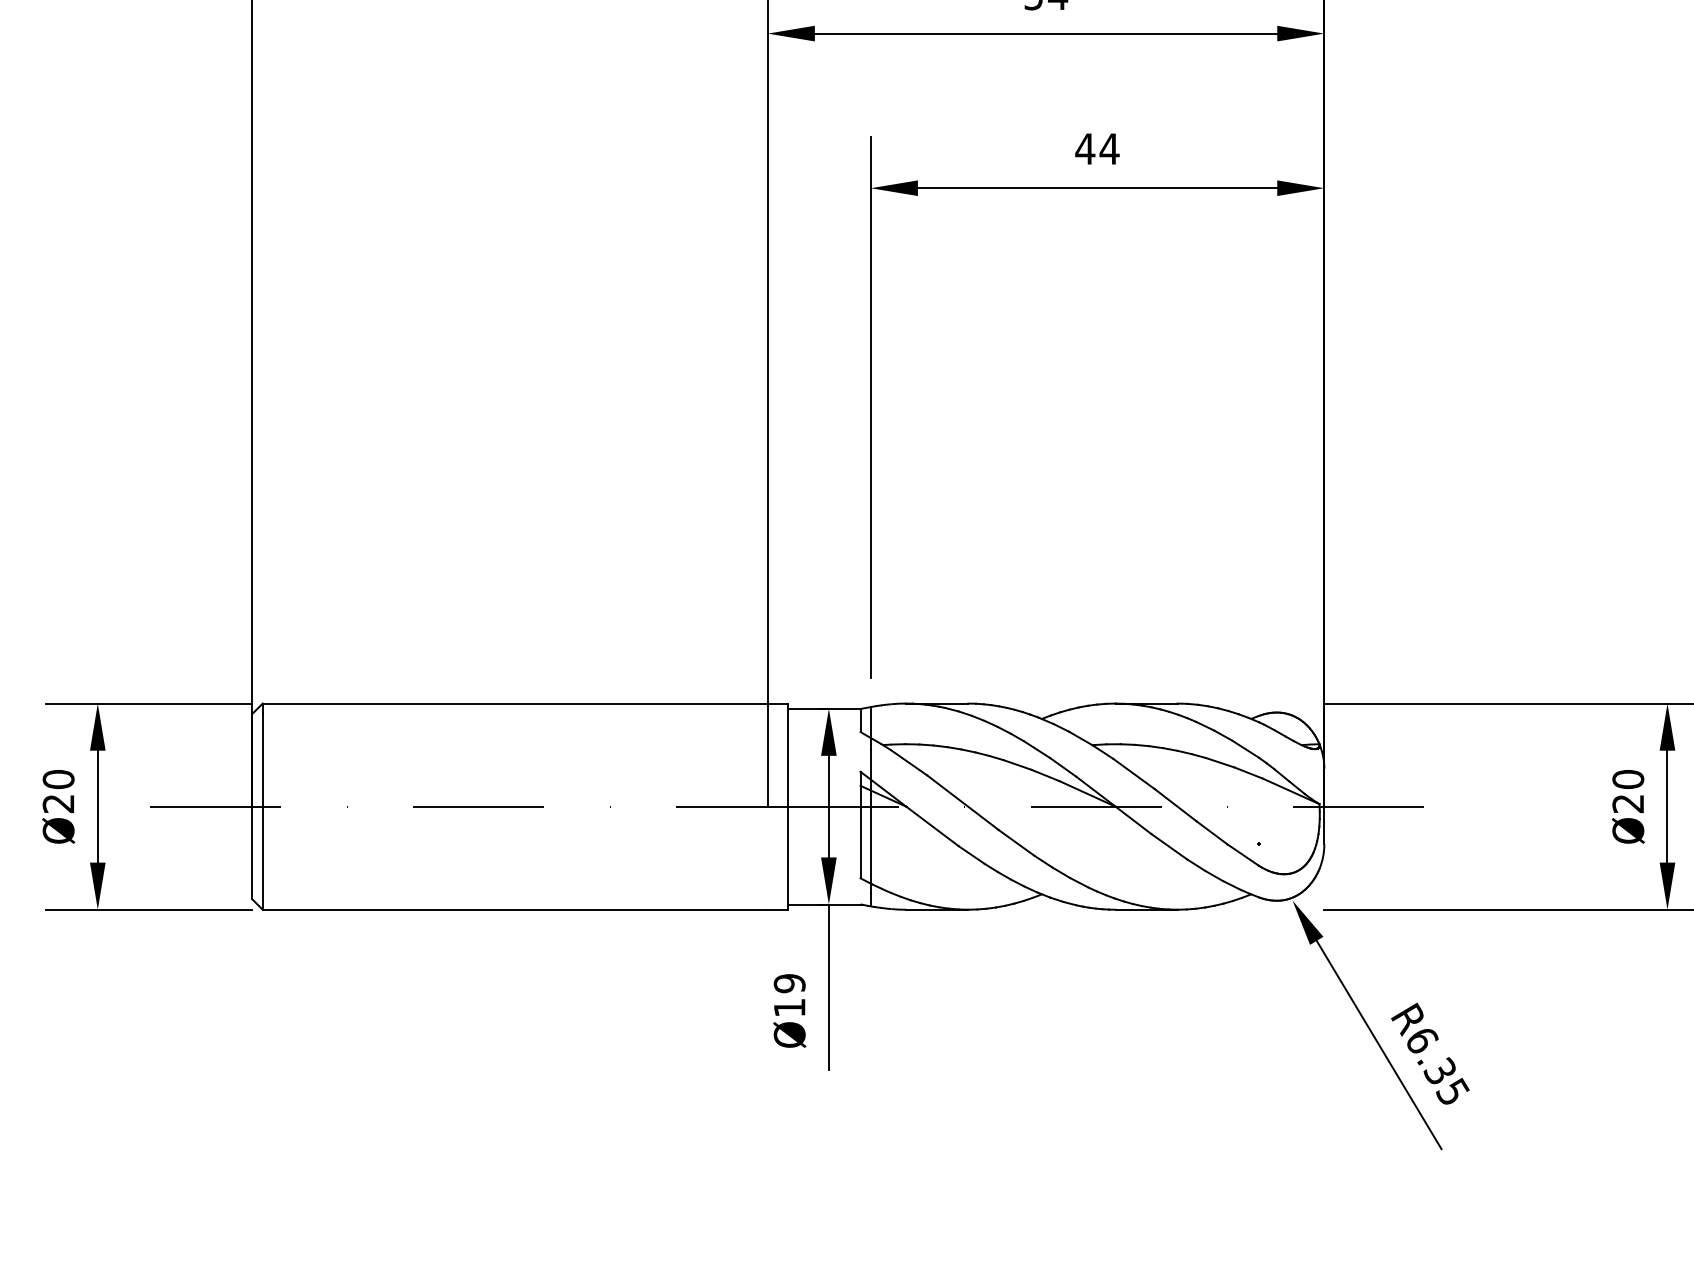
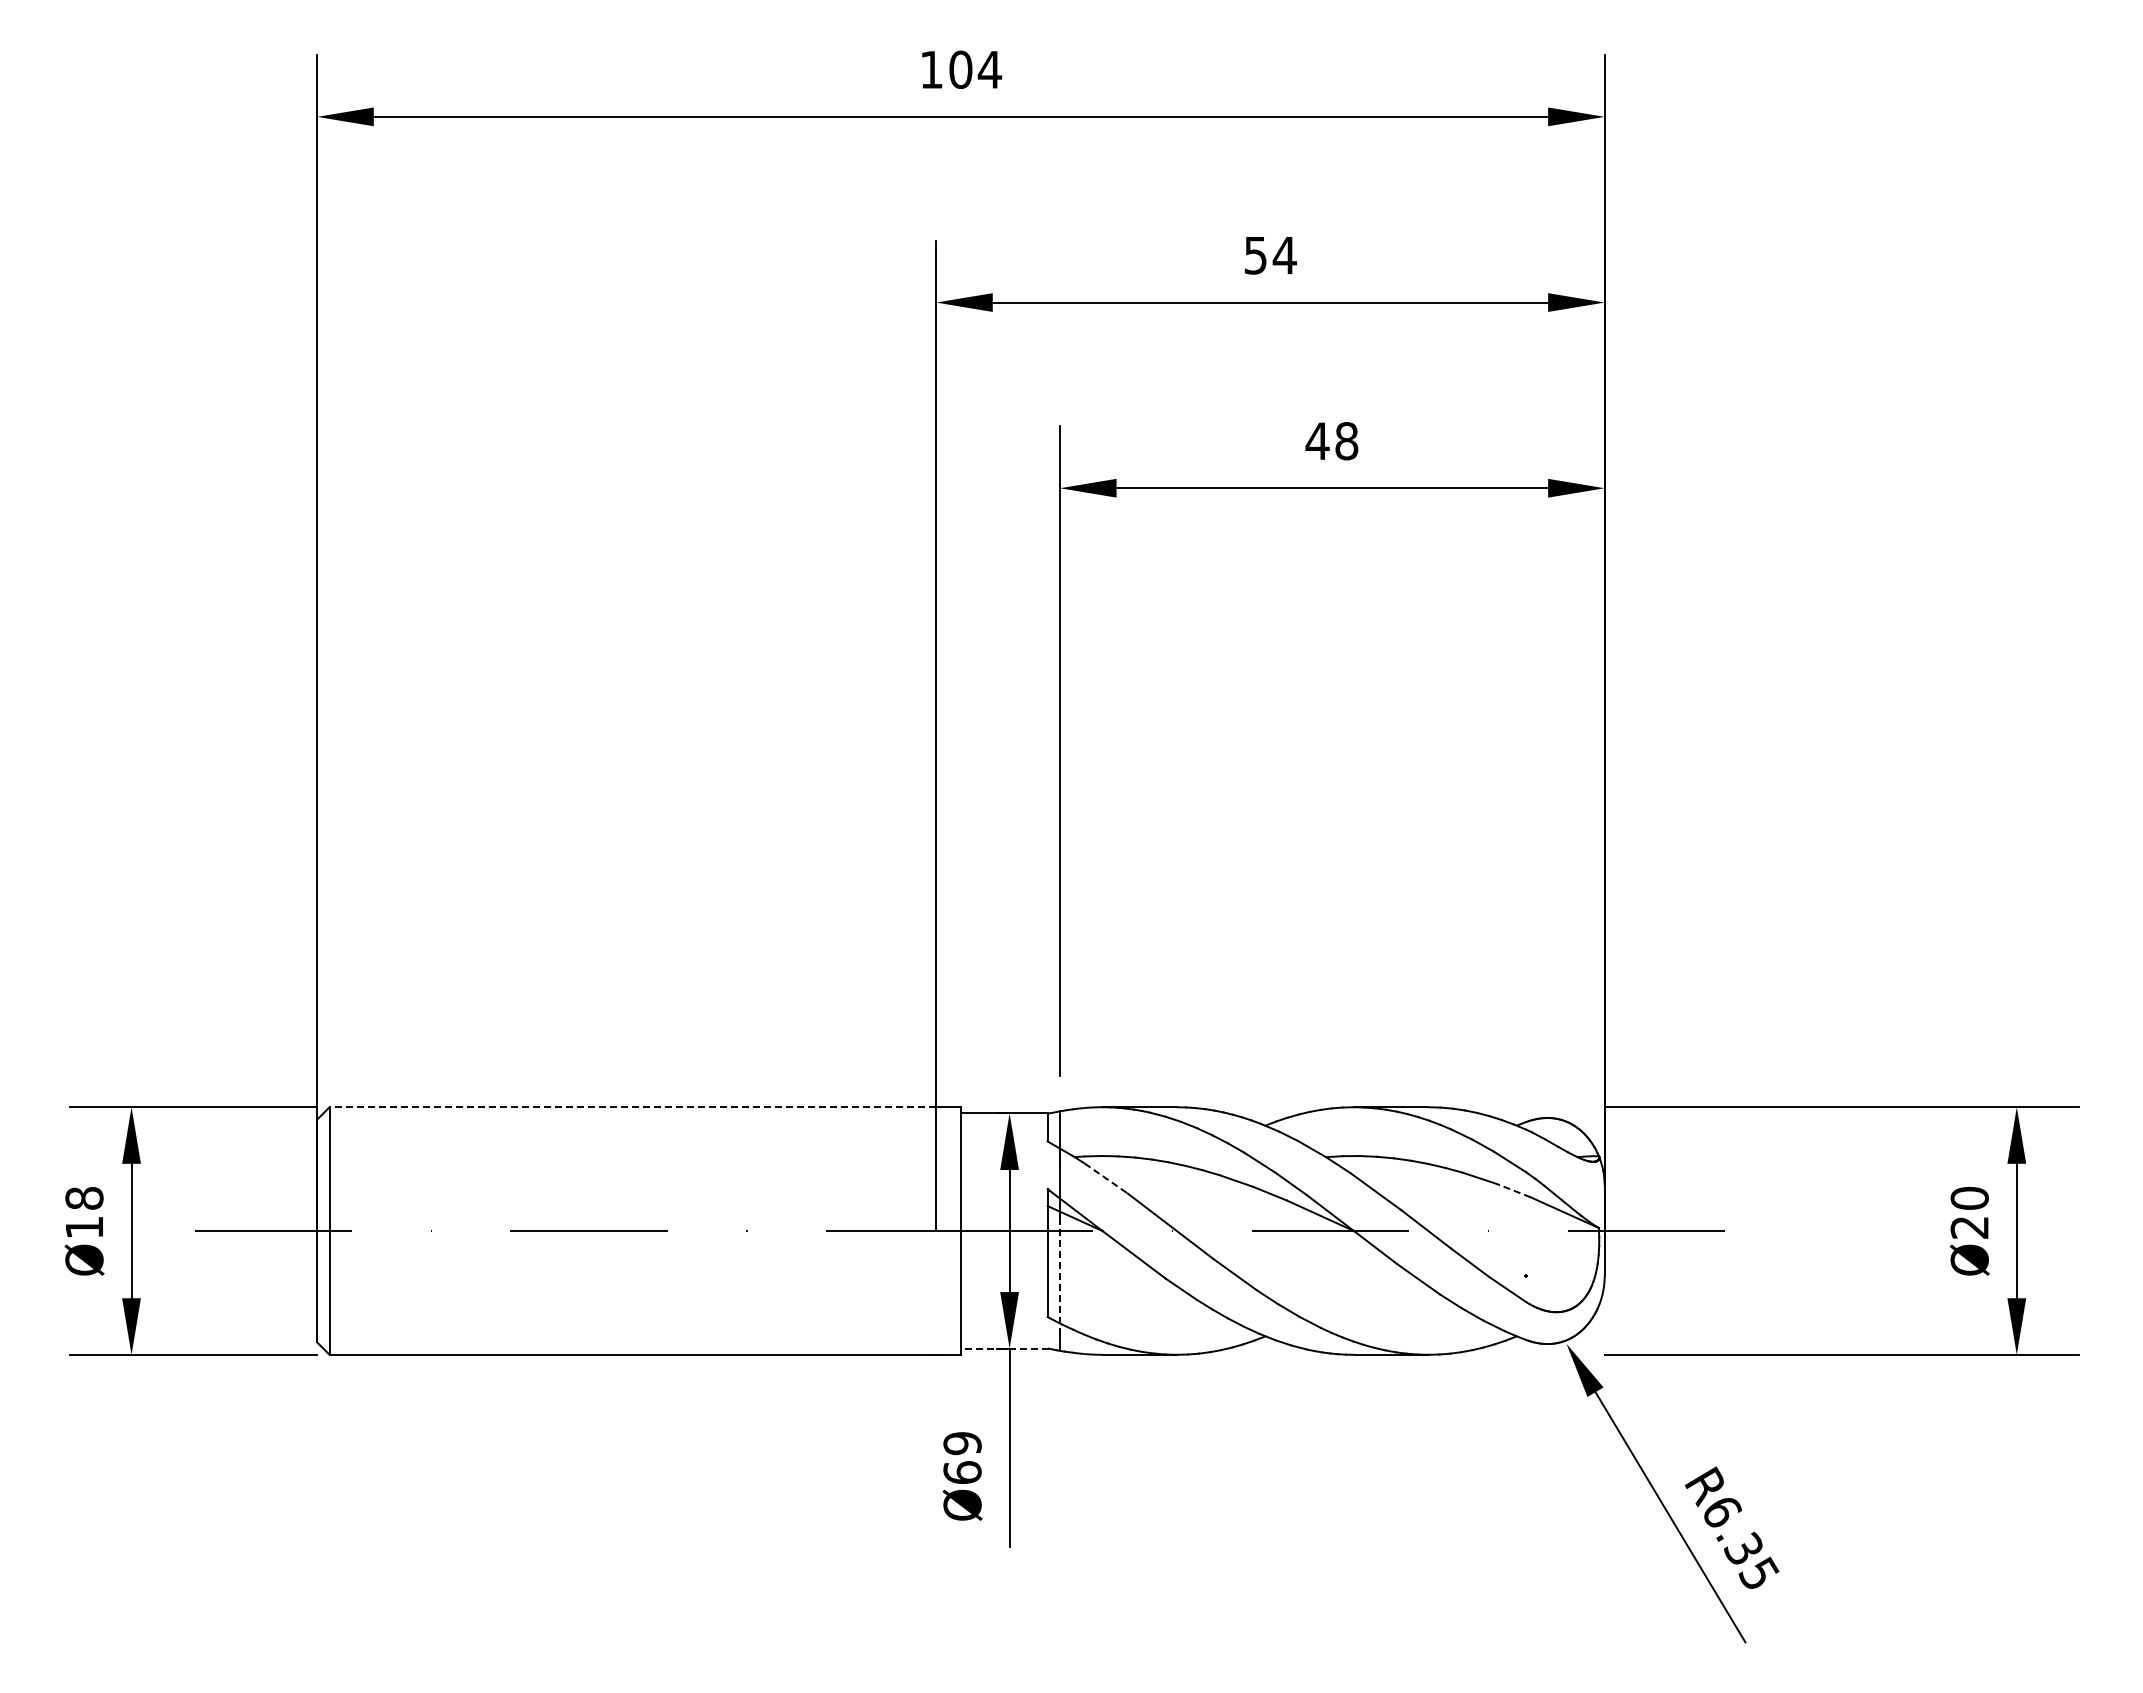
text: (1109, 149) -> (1346, 441), 44 -> 48
line: (514, 703) -> (632, 1107), solid -> dashed
line: (909, 762) -> (1106, 1178), solid -> dashed
line: (1248, 772) -> (1513, 1190), solid -> dashed
text: (58, 791) -> (84, 1212), Ø20 -> Ø18
line: (871, 846) -> (1060, 1278), solid -> dashed
line: (824, 904) -> (1004, 1348), solid -> dashed
text: (789, 1007) -> (962, 1472), Ø19 -> Ø69

